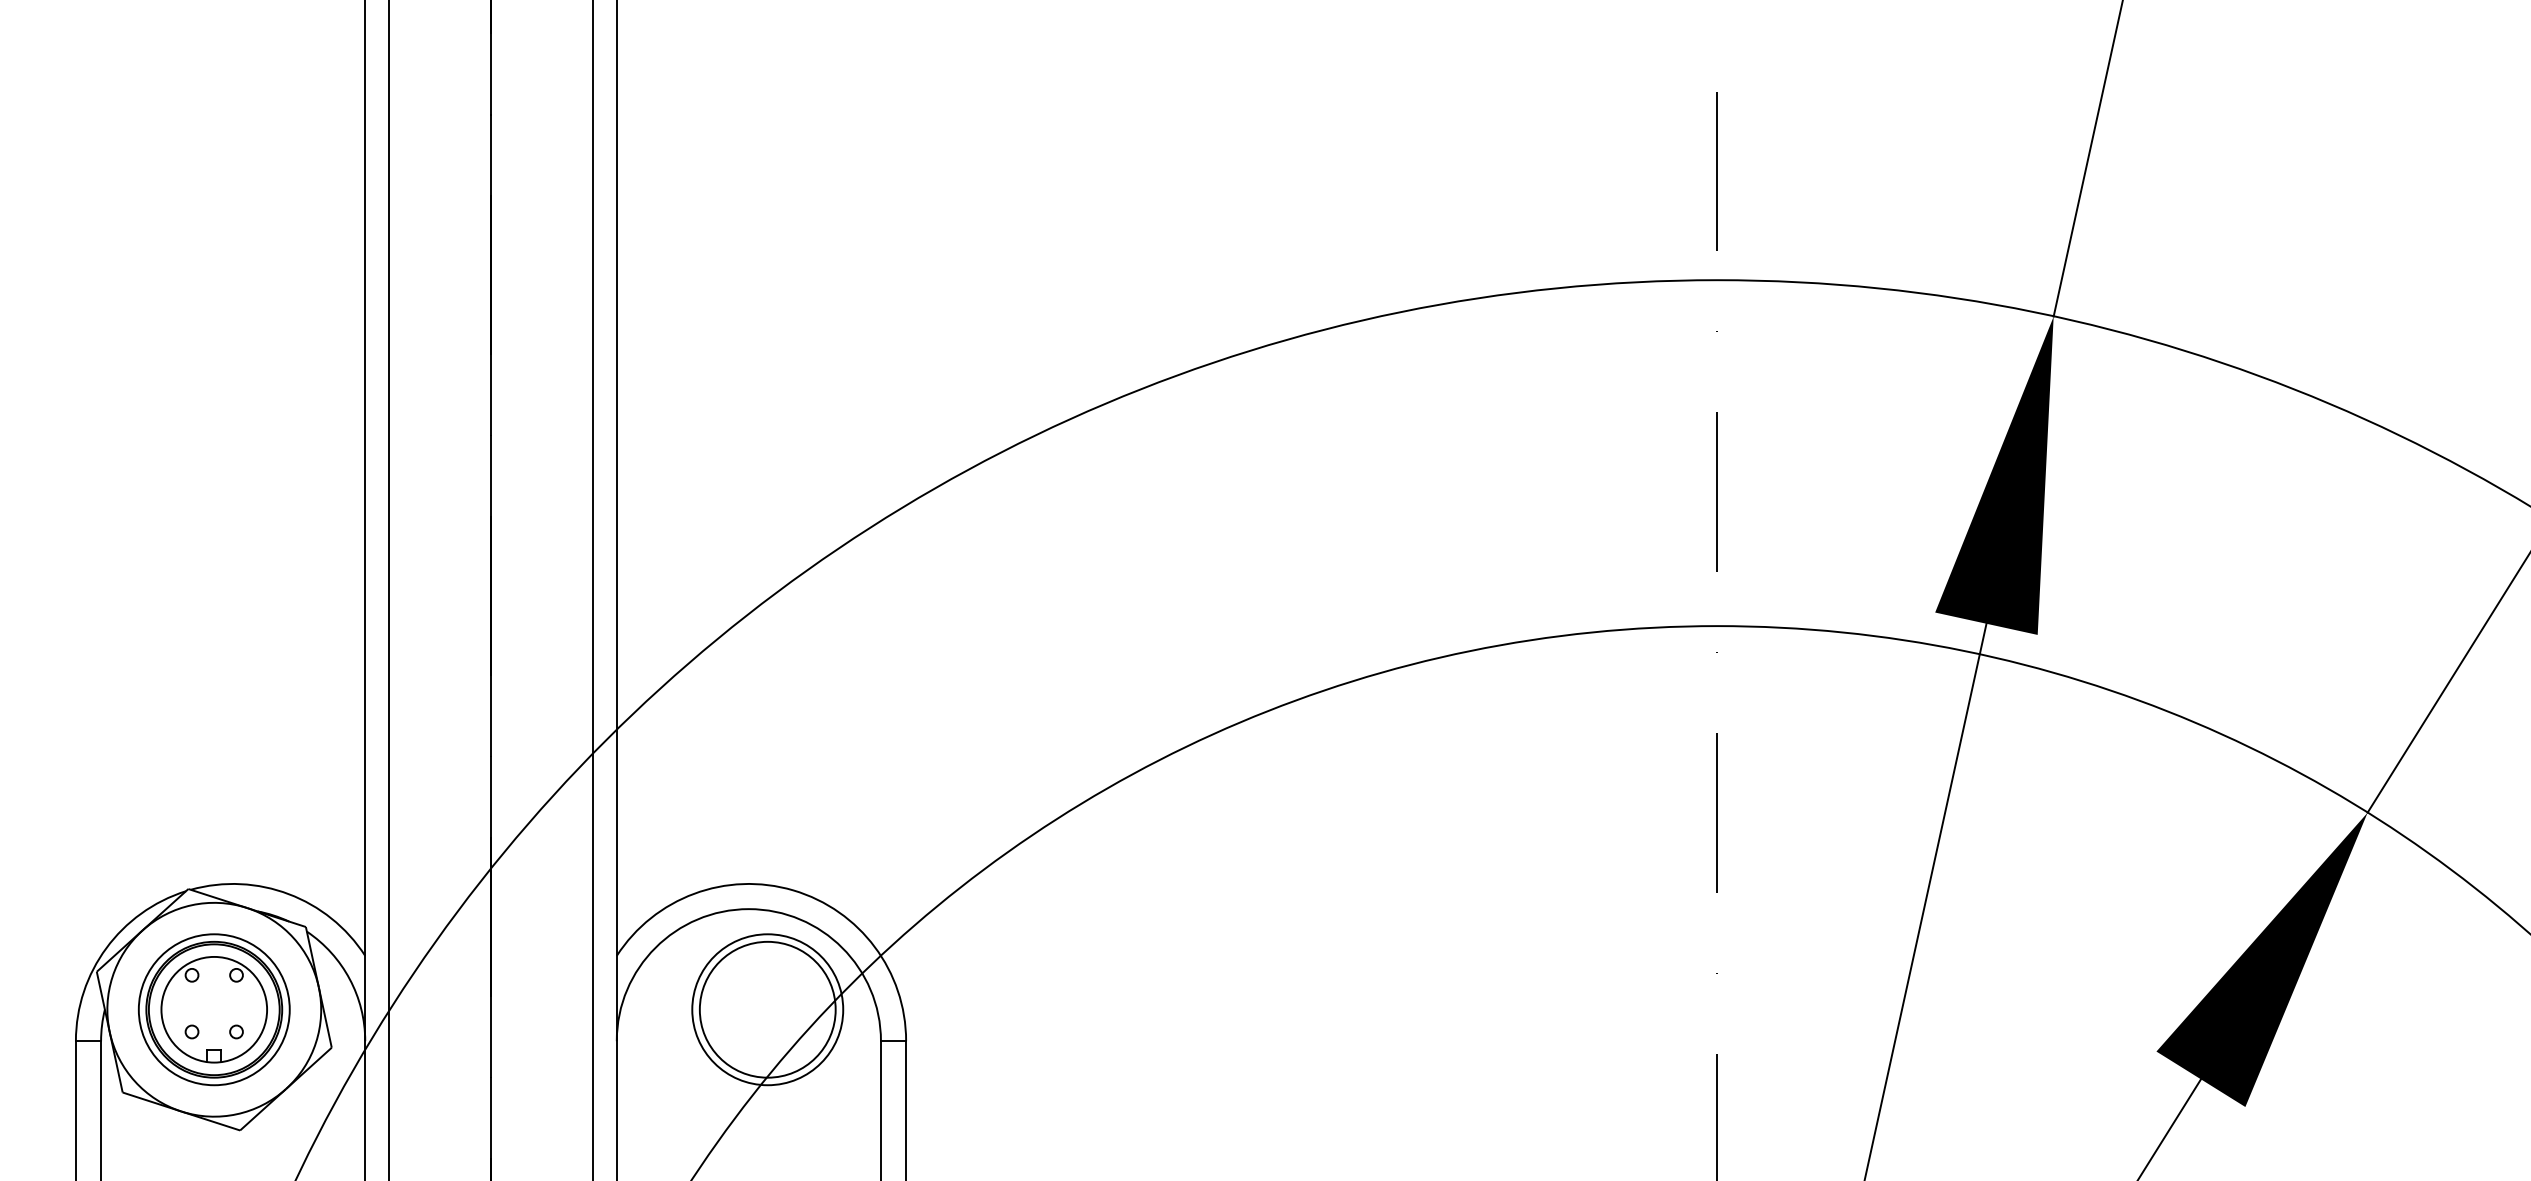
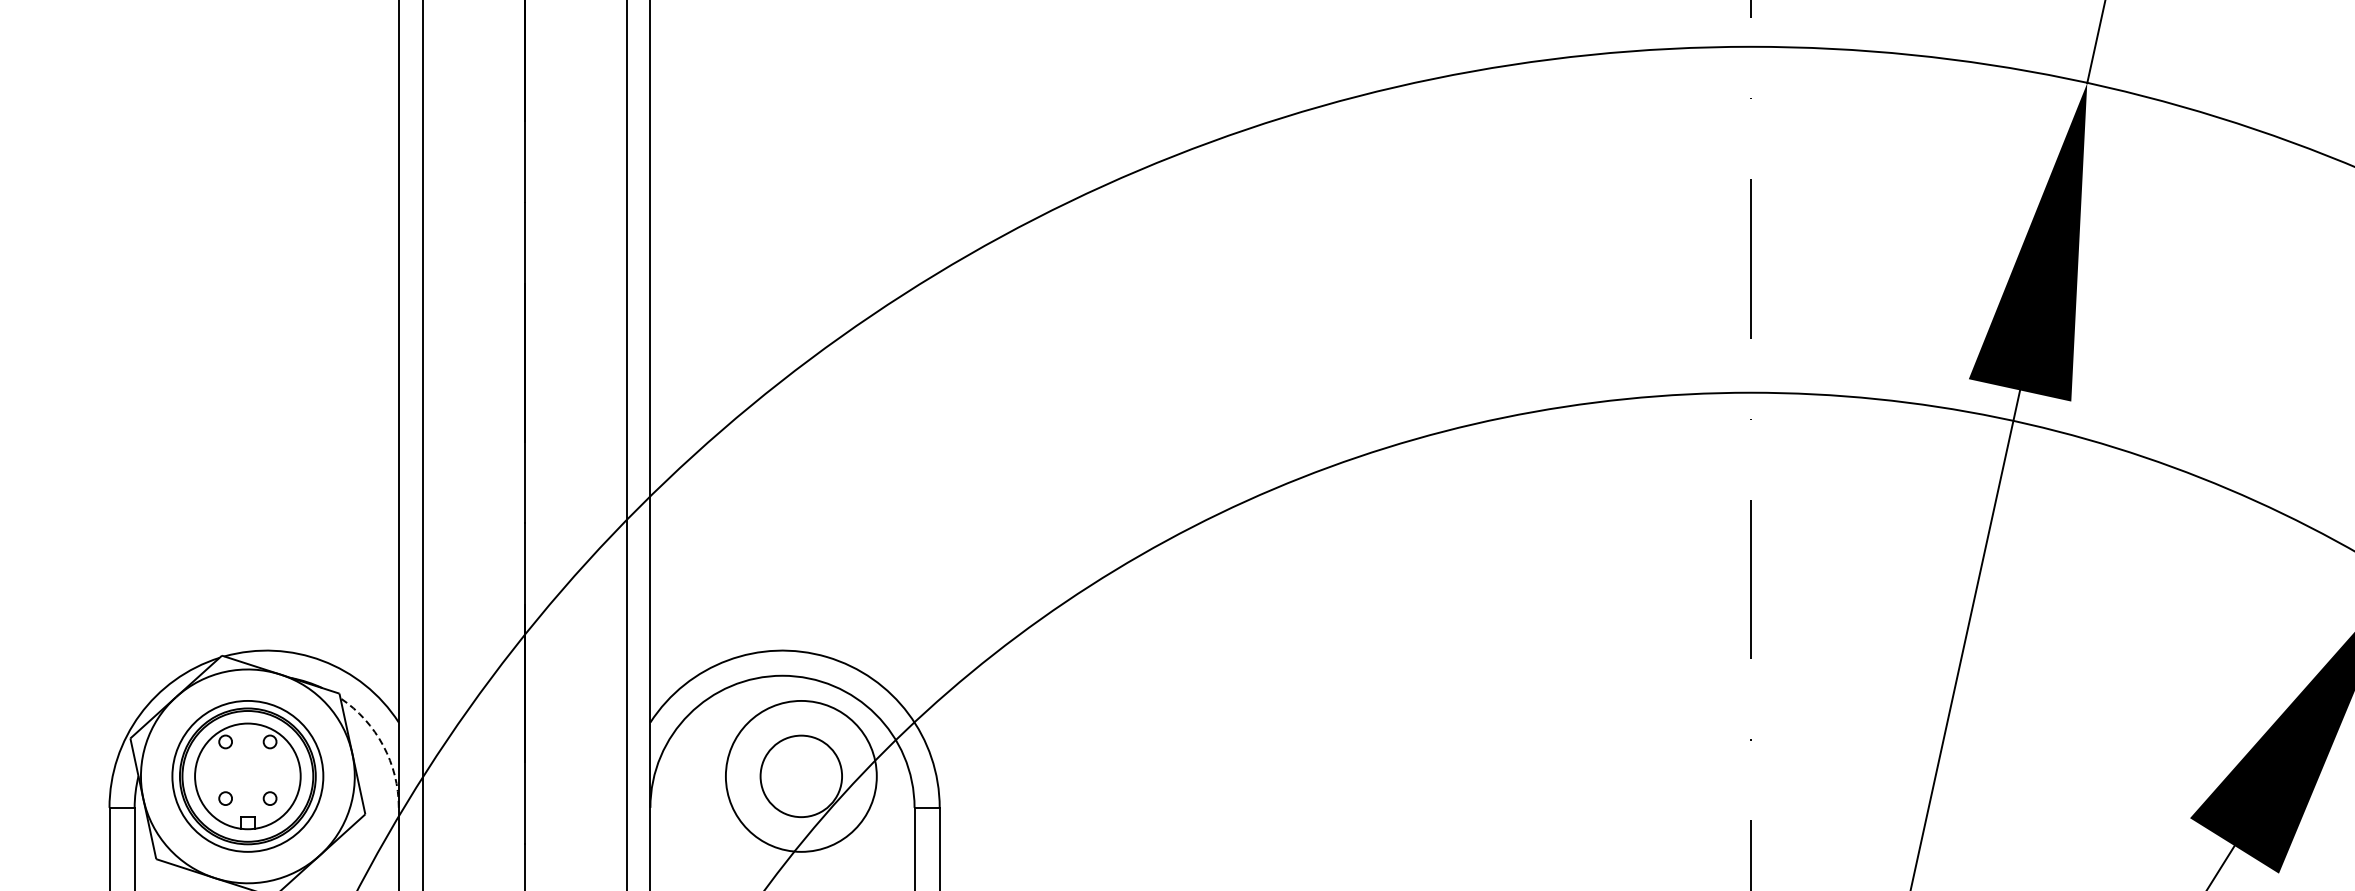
arc: (349, 979) -> (383, 746), solid -> dashed
circle: (767, 1009) -> (801, 776), size x0.6

